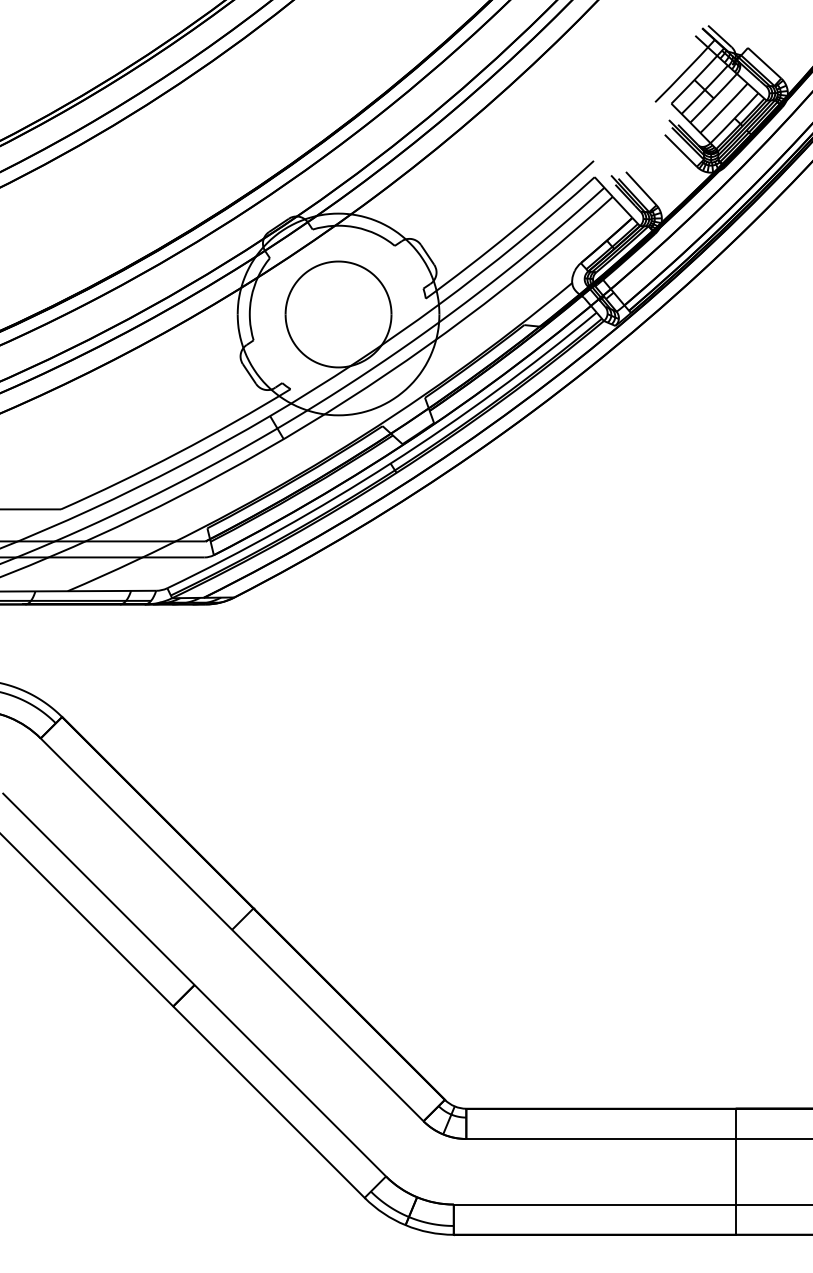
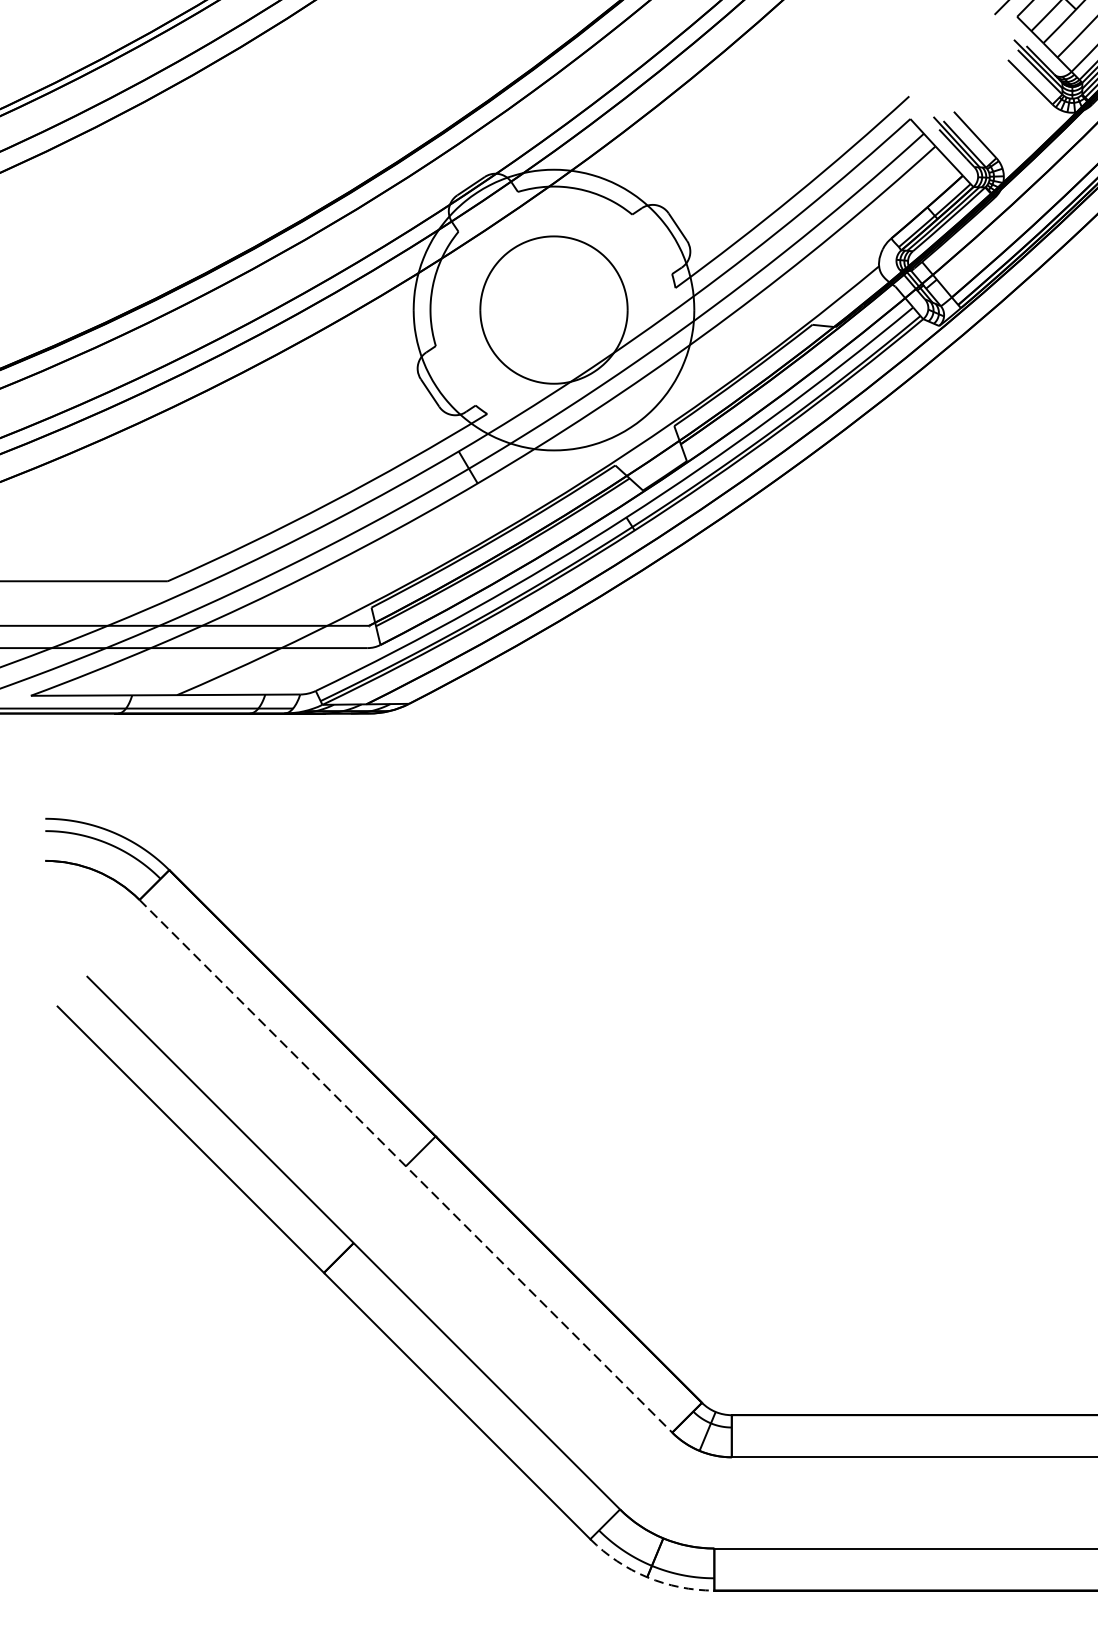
line: (232, 929) -> (406, 1165), solid -> dashed
arc: (405, 1225) -> (647, 1577), solid -> dashed

